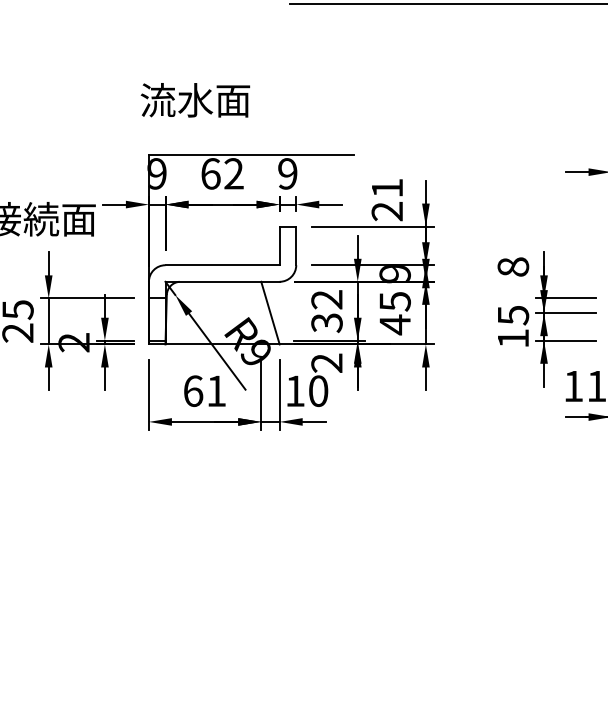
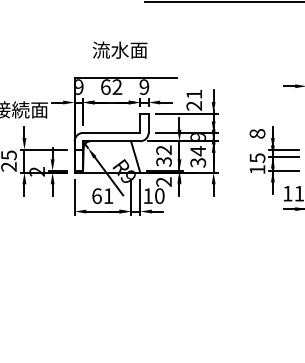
text: (194, 98) -> (119, 49), moved
text: (395, 314) -> (198, 157), 45 -> 34

